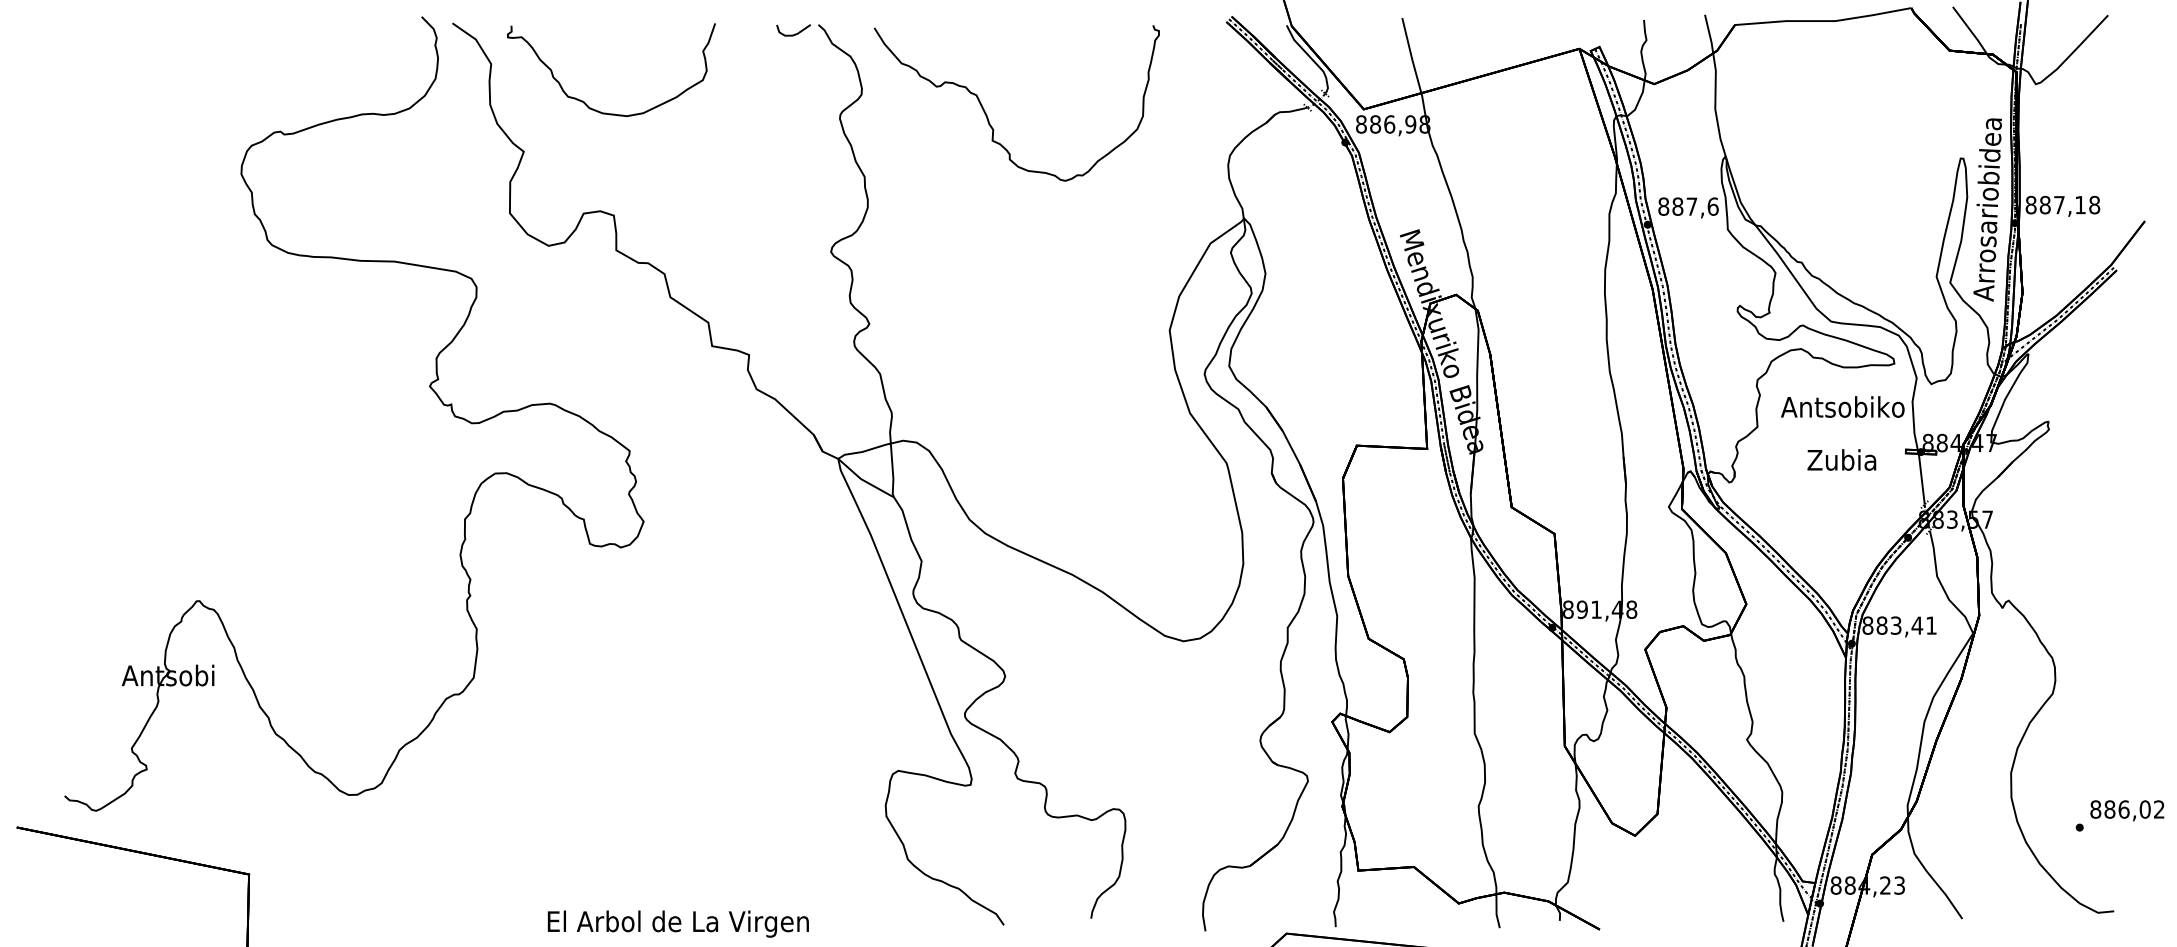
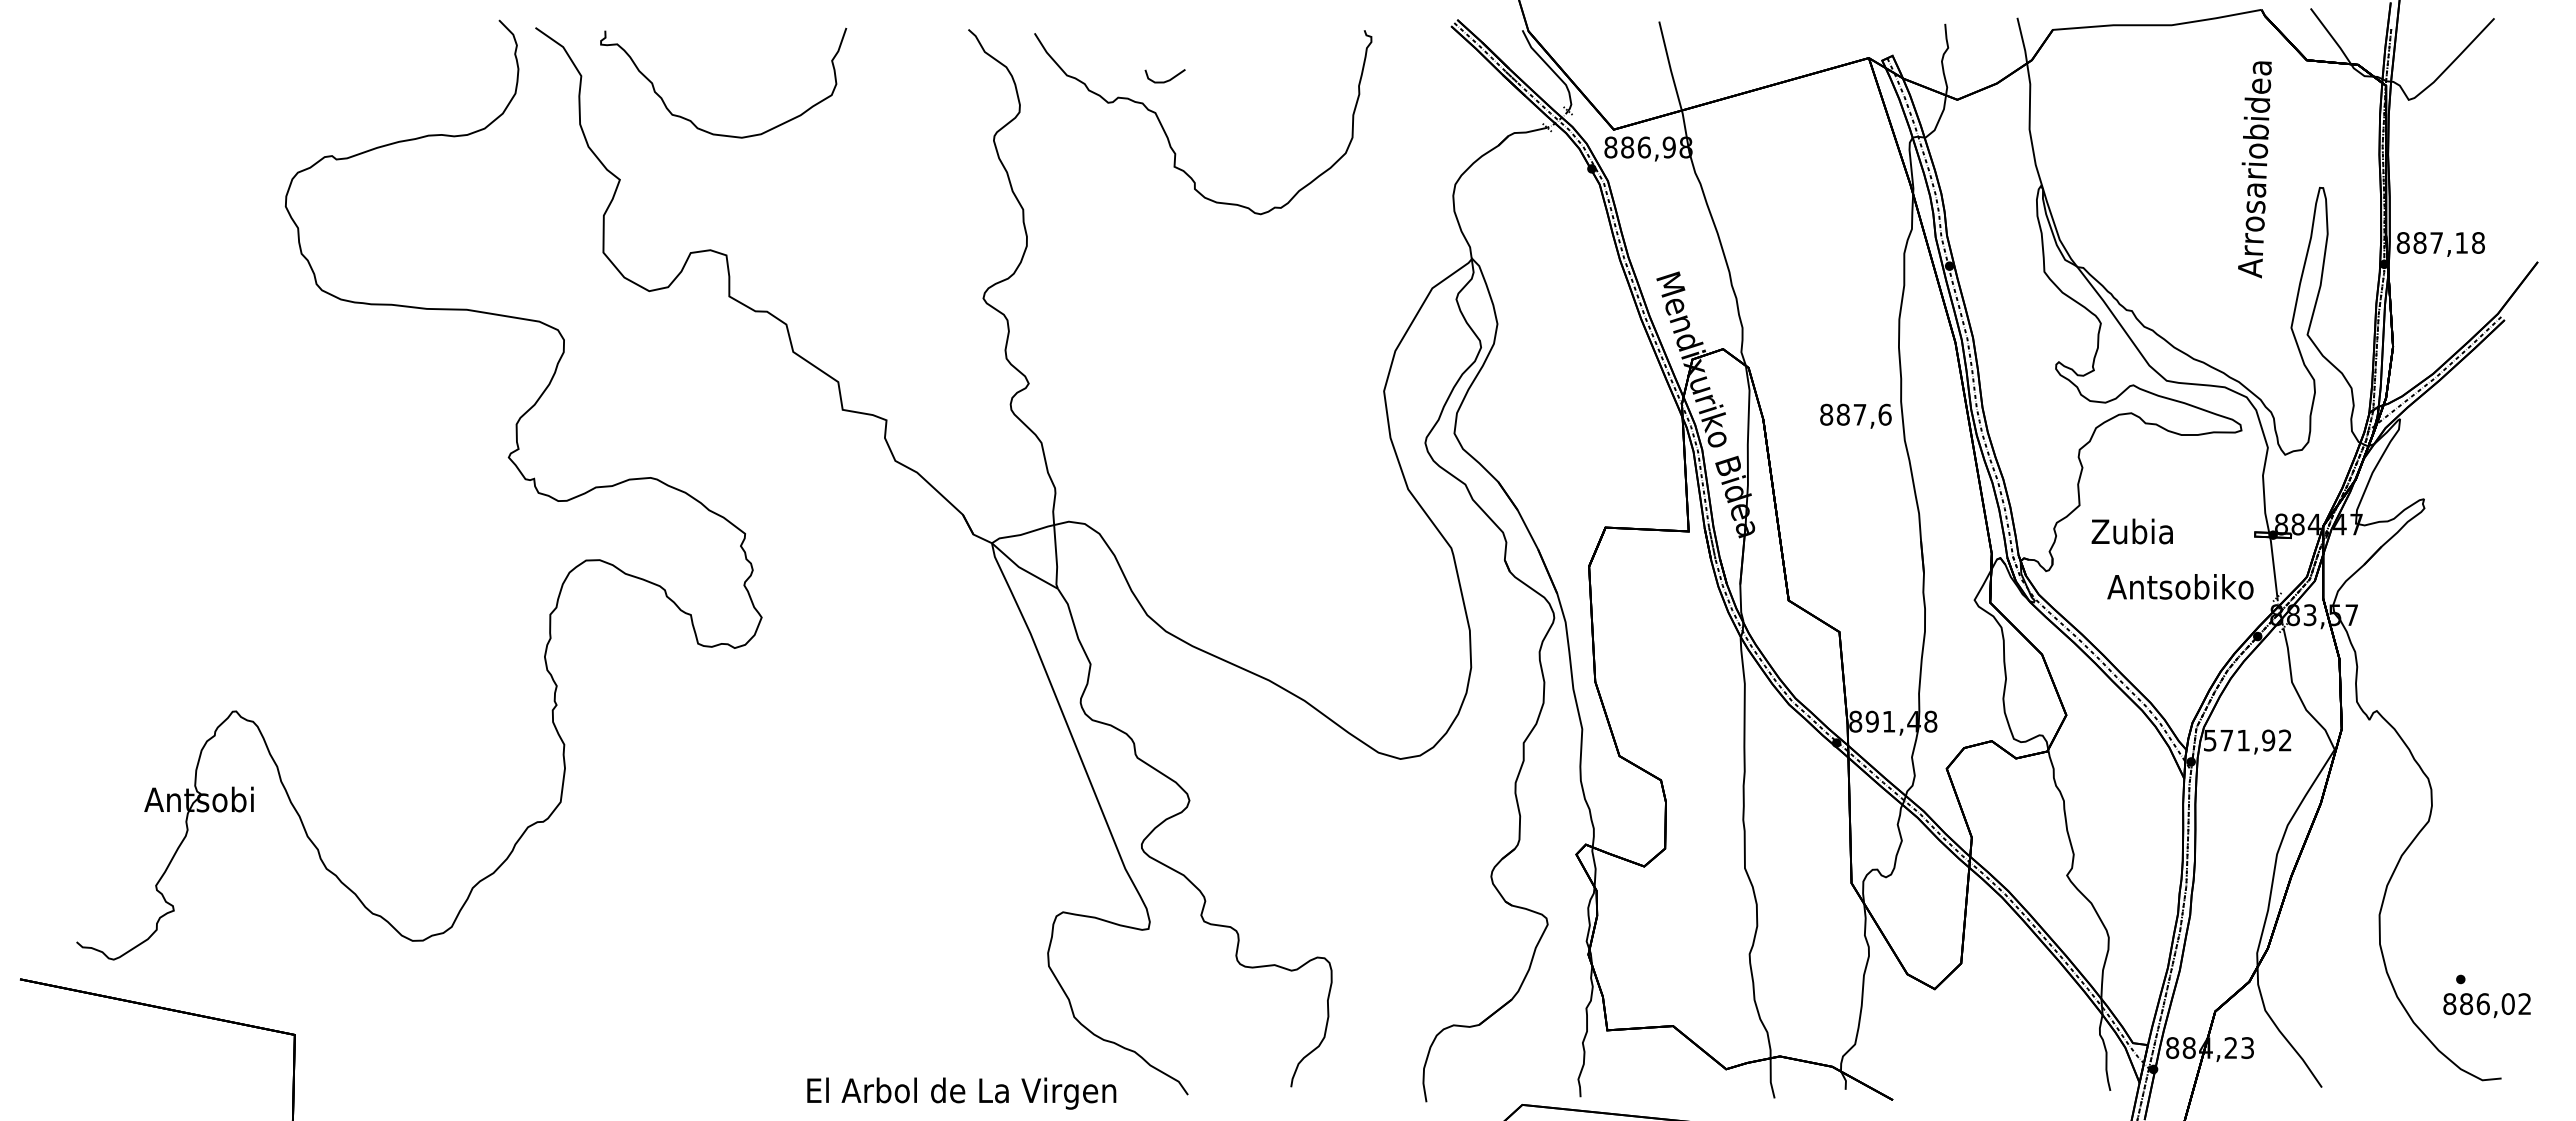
curve: (793, 33) -> (1165, 80), moved
text: (1688, 207) -> (1855, 415), moved
text: (1987, 209) -> (2254, 169), moved
text: (1842, 406) -> (2180, 586), moved
text: (1841, 459) -> (2131, 531), moved
text: (1899, 625) -> (2247, 740), 883,41 -> 571,92
text: (2126, 810) -> (2486, 1005), moved
text: (678, 923) -> (961, 1093), moved

